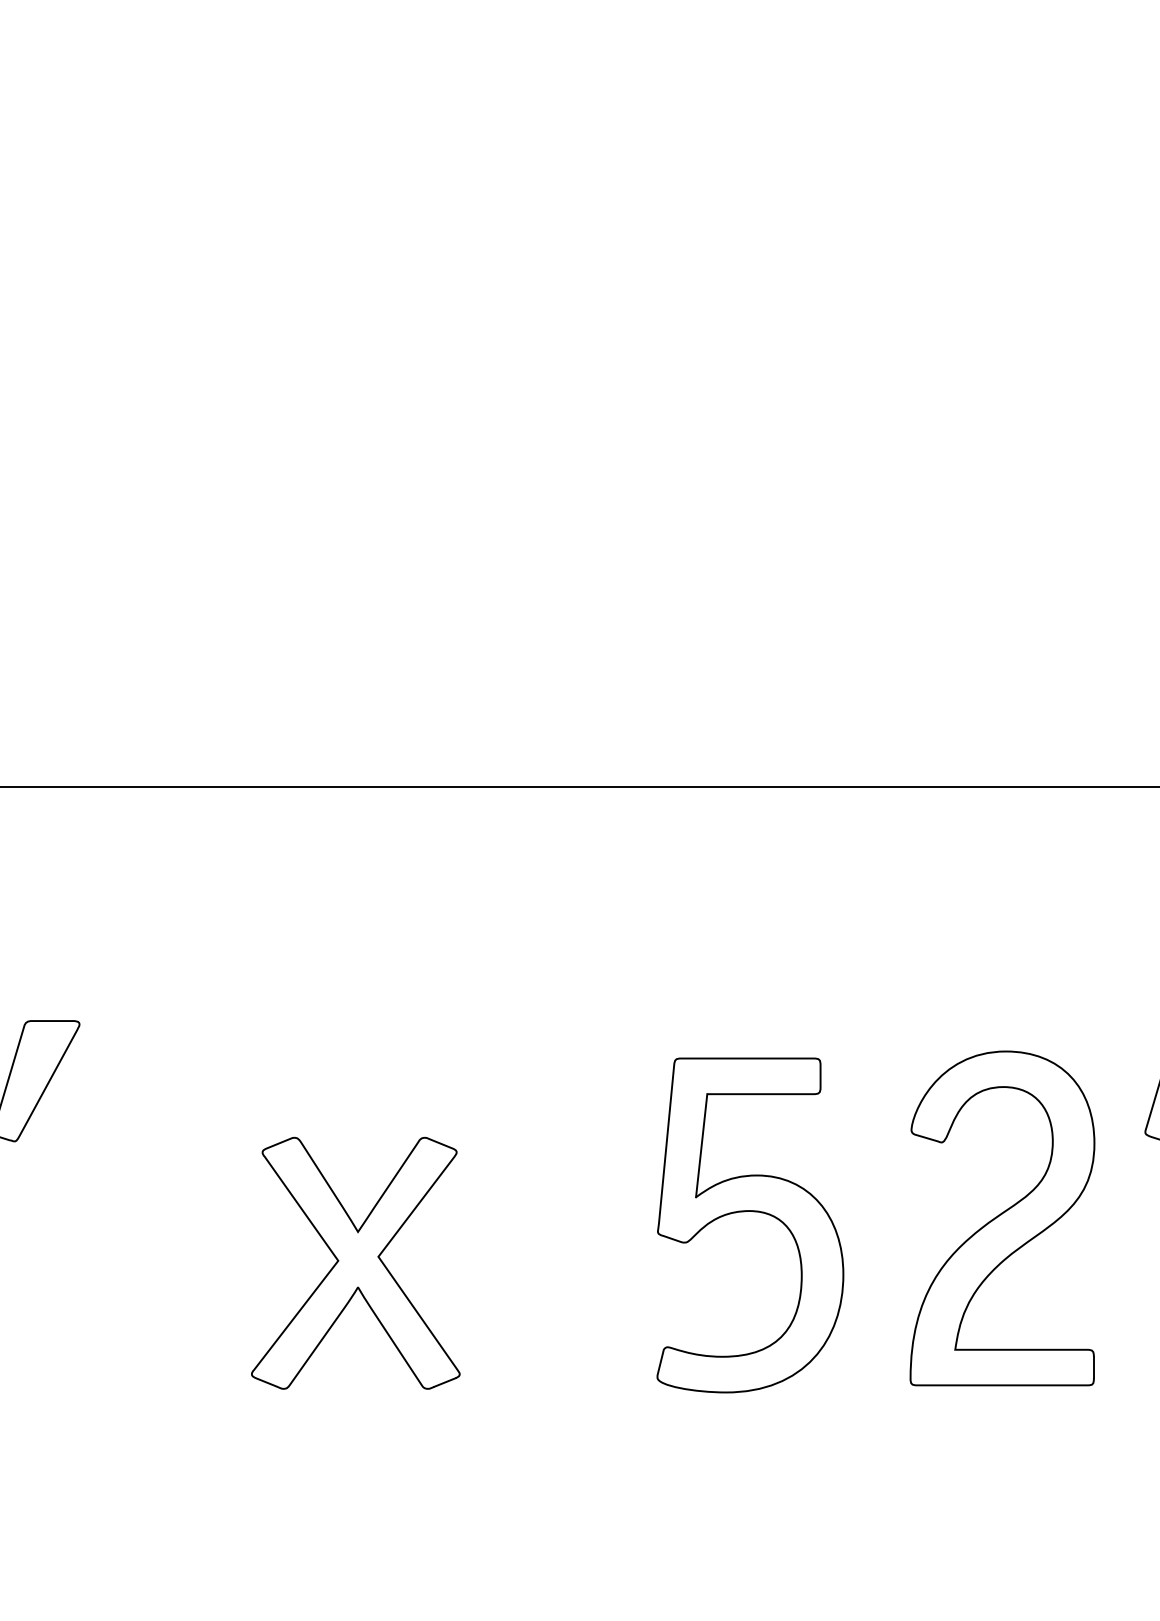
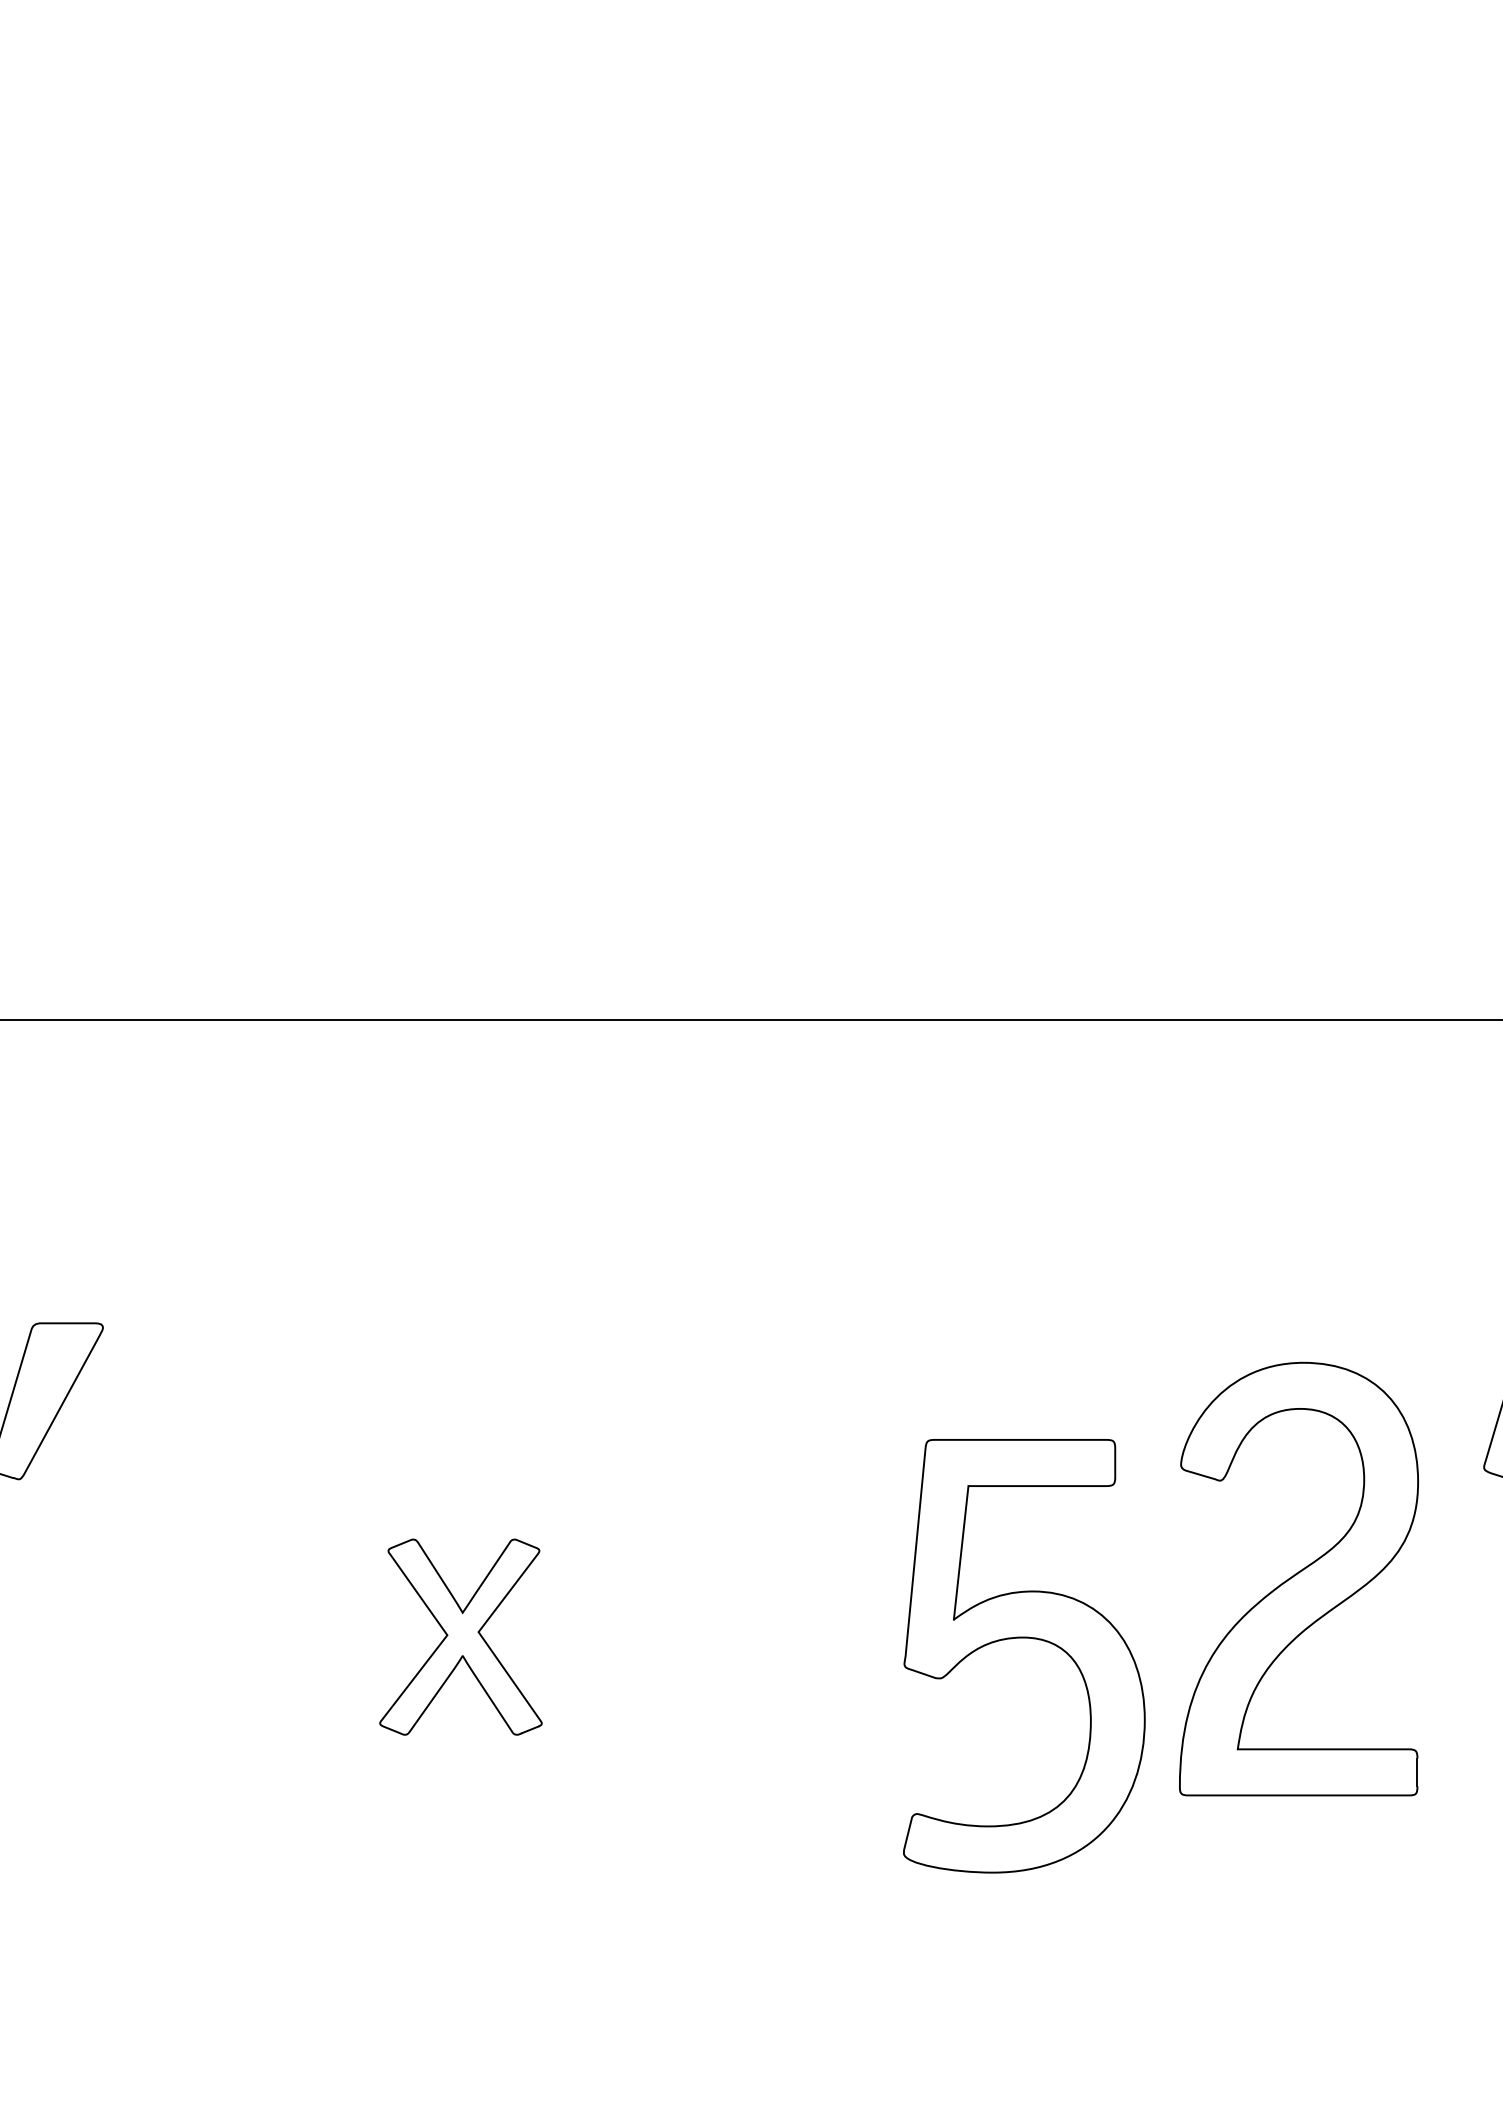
part: (750, 1211) -> (1024, 1638), moved
part: (355, 1262) -> (460, 1636), size x0.6

